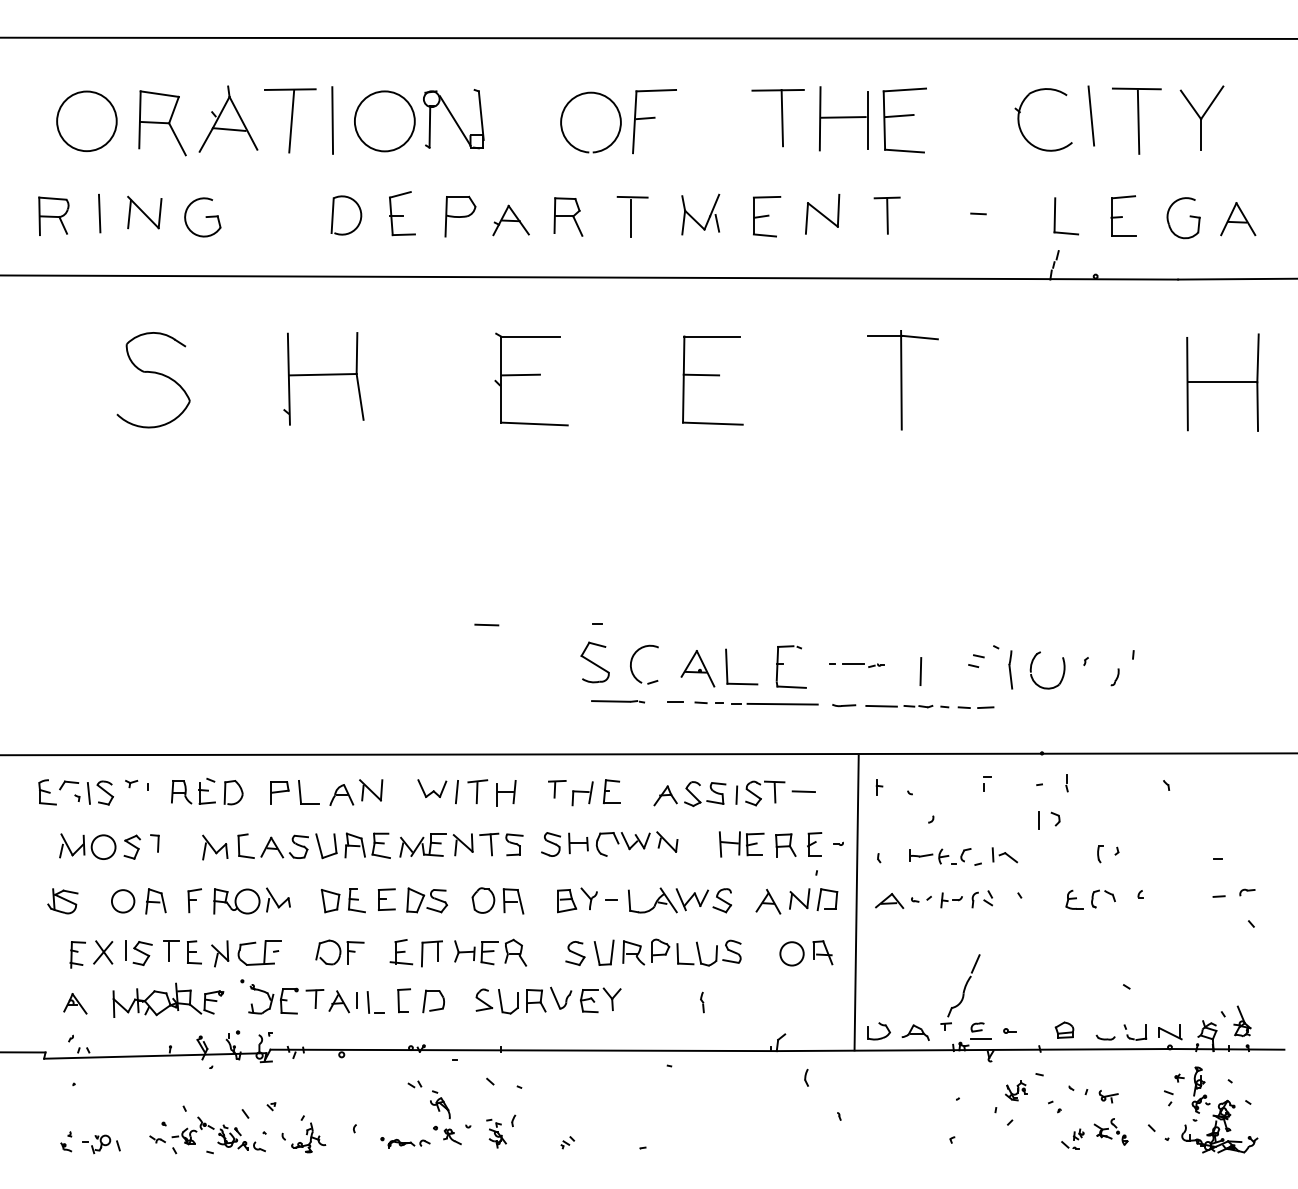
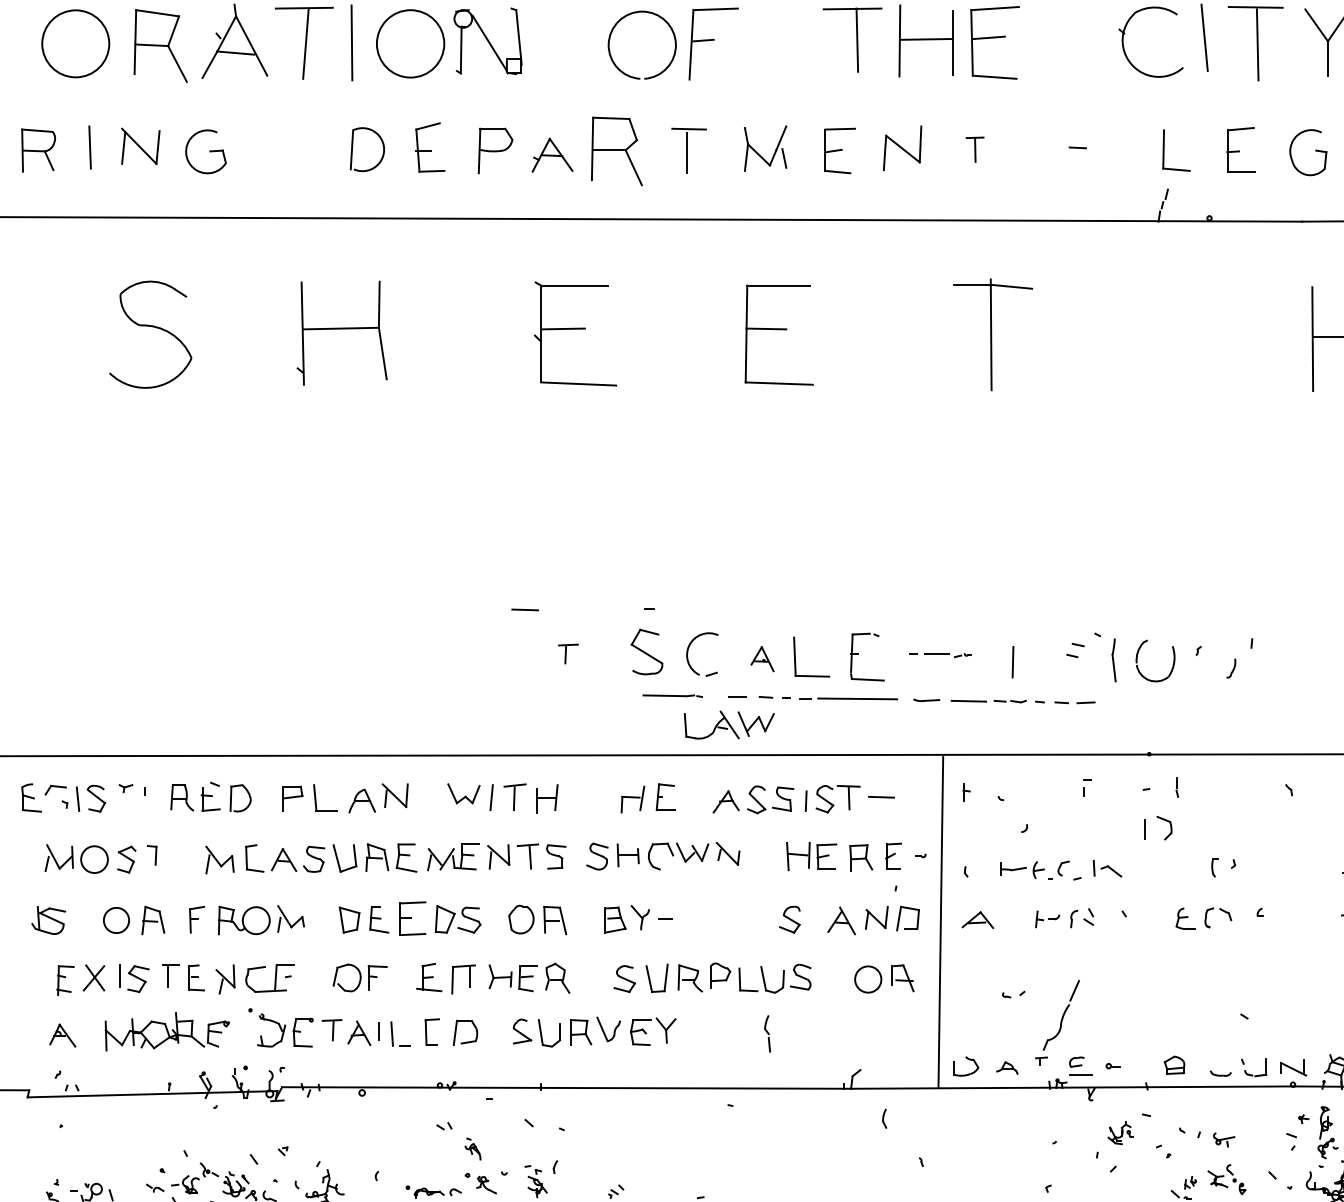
part: (886, 215) -> (974, 149), size x0.6
part: (568, 216) -> (617, 150), size x1.6
part: (697, 668) -> (761, 658), size x0.6
part: (557, 789) -> (568, 654), moved
part: (1055, 818) -> (1164, 827), size x1.6
part: (386, 899) -> (412, 918), size x1.4
part: (921, 899) -> (1013, 994), moved
part: (668, 900) -> (729, 725), moved
part: (702, 1002) -> (767, 1034), size x1.6
part: (915, 1032) -> (1007, 1067), size x0.7
part: (440, 1104) -> (473, 1148), size x0.7

